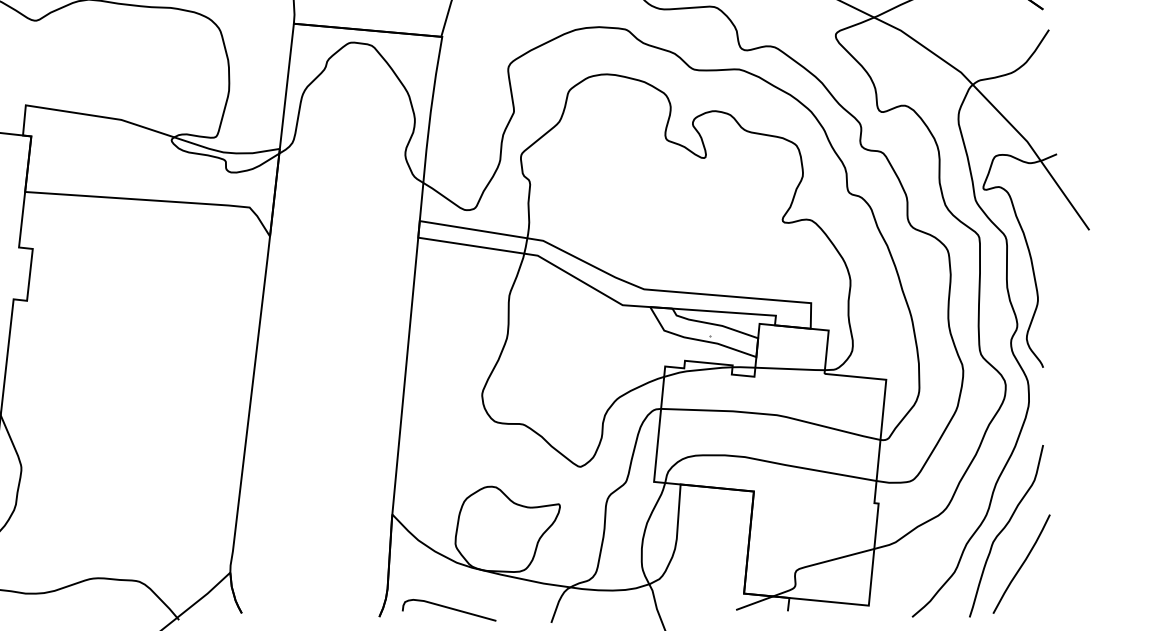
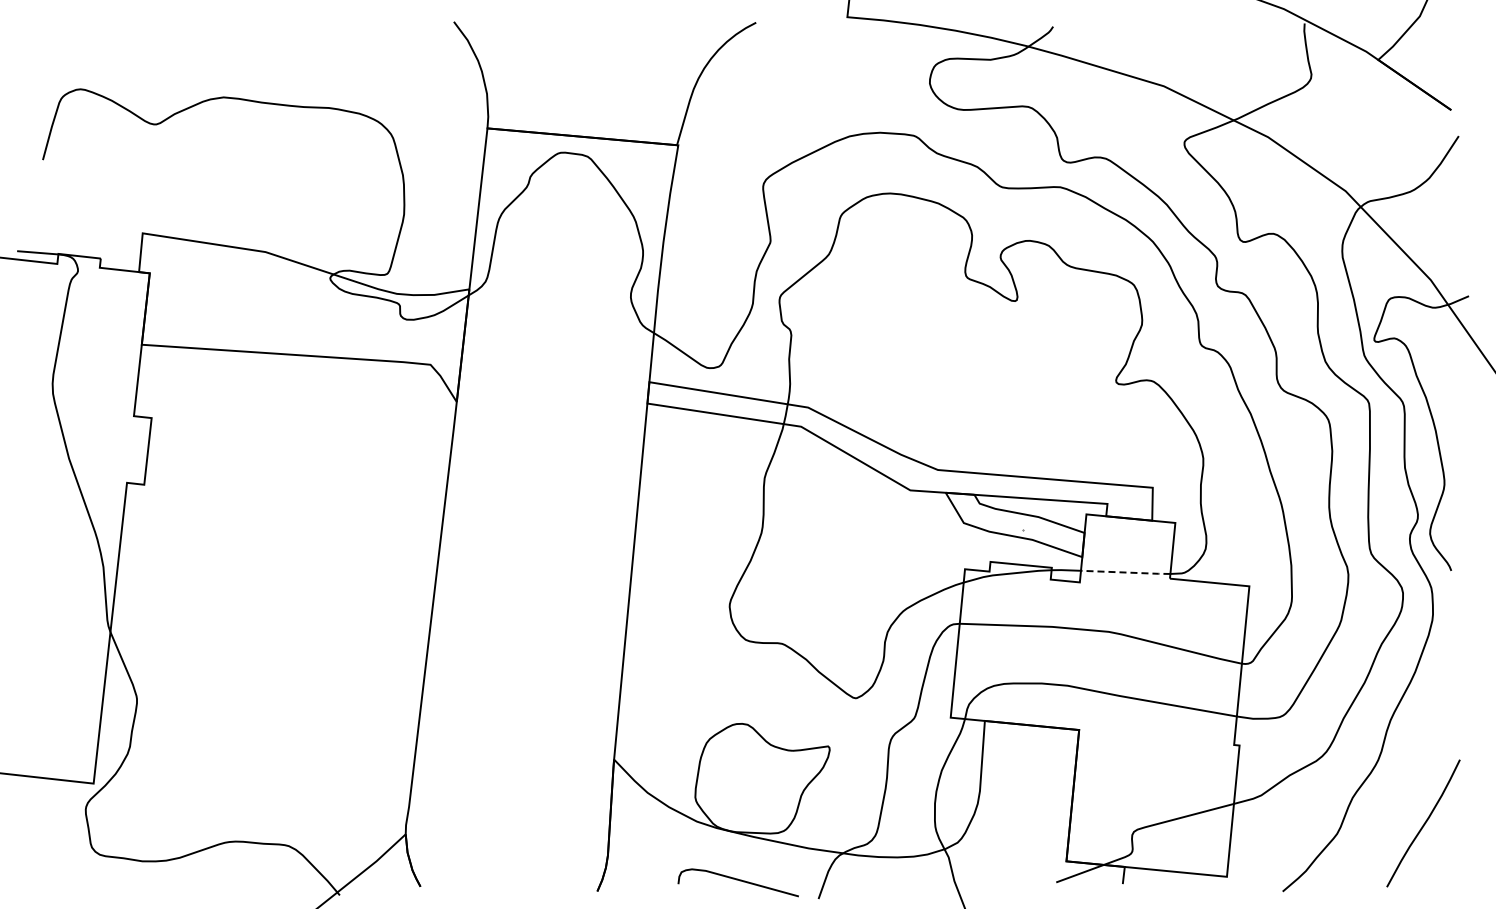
line: (790, 369) -> (1126, 572), solid -> dashed
curve: (1004, 529) -> (1401, 778), removed
curve: (448, 608) -> (737, 880), moved

